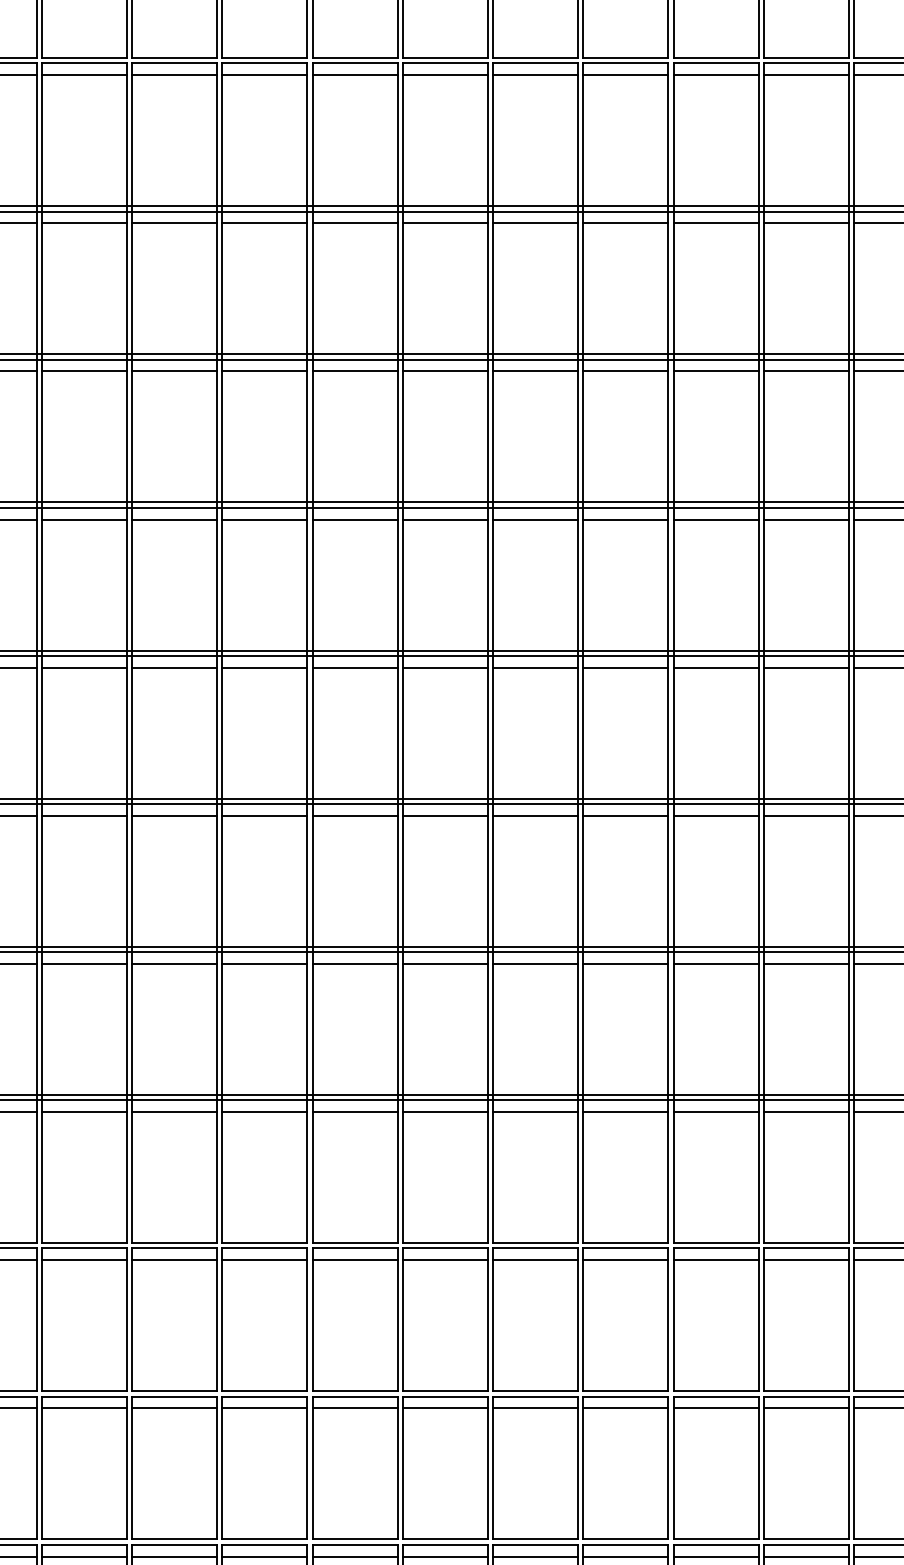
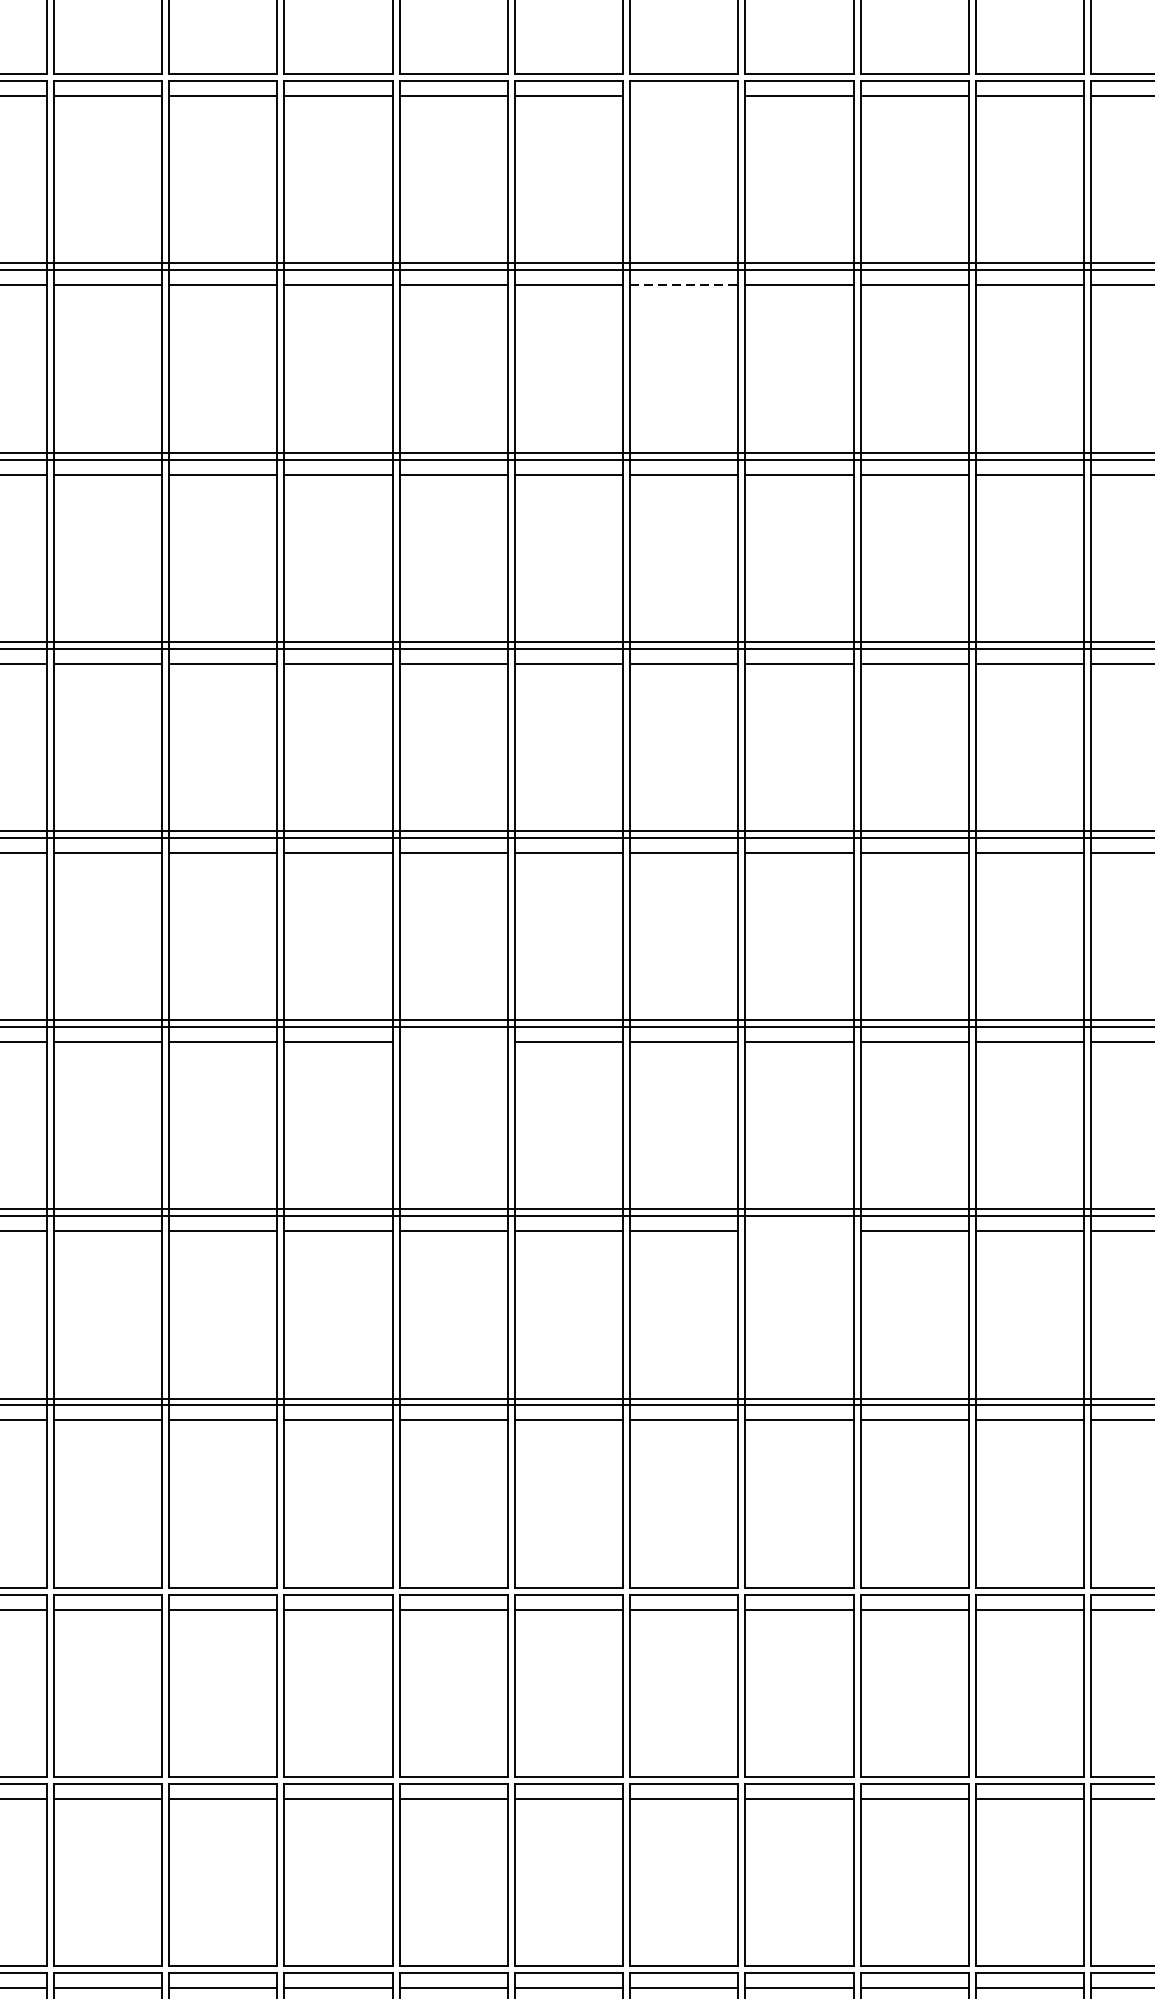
line: (535, 75) -> (684, 96), removed
line: (536, 223) -> (685, 285), solid -> dashed
line: (354, 815) -> (452, 1041), removed
line: (625, 963) -> (799, 1230), removed

